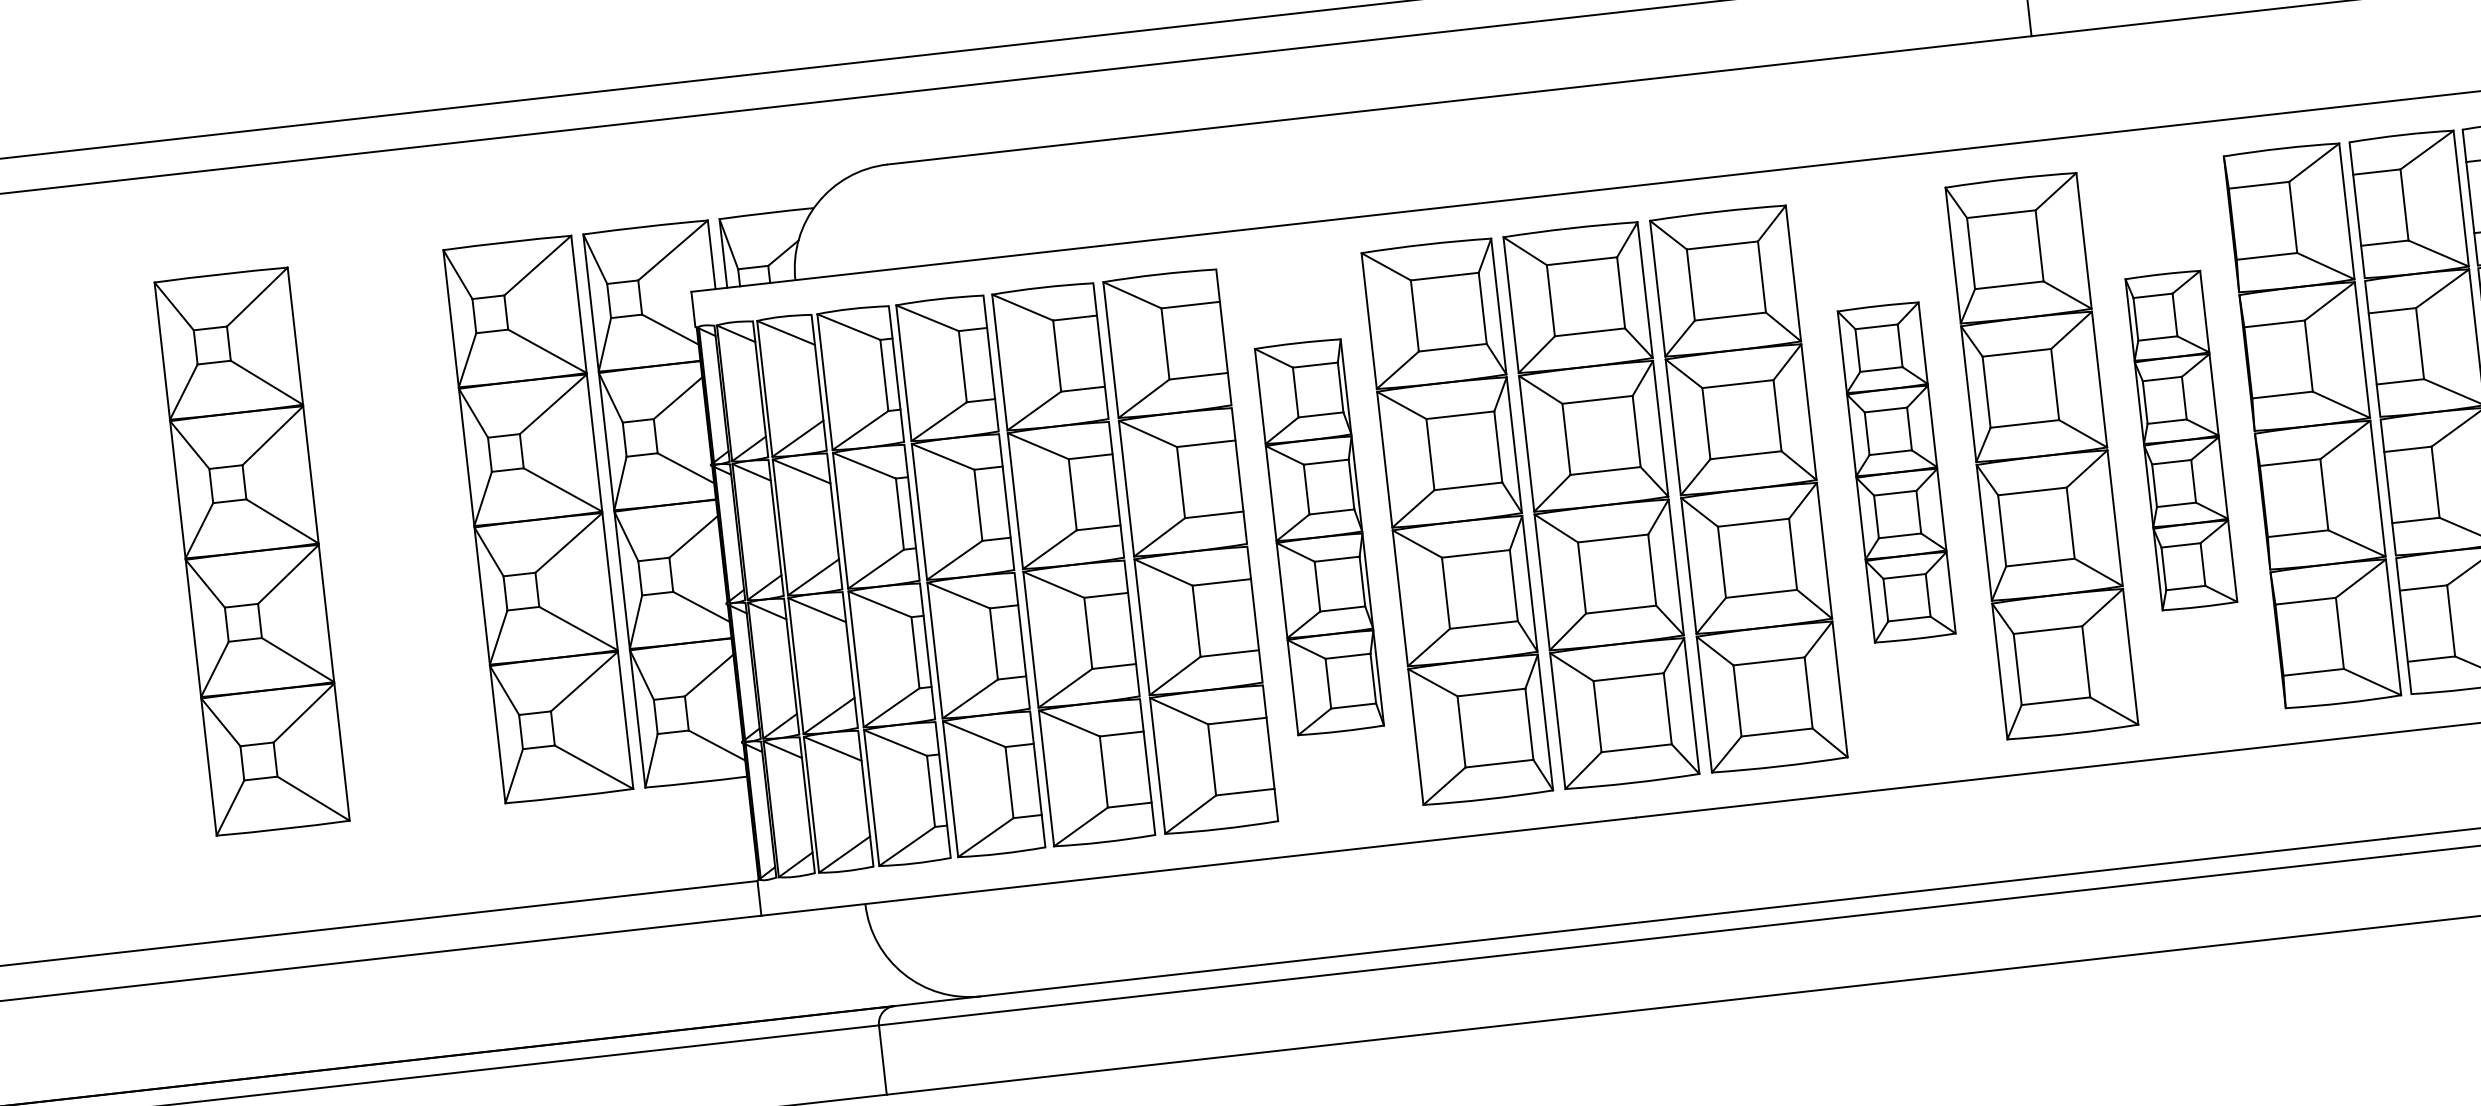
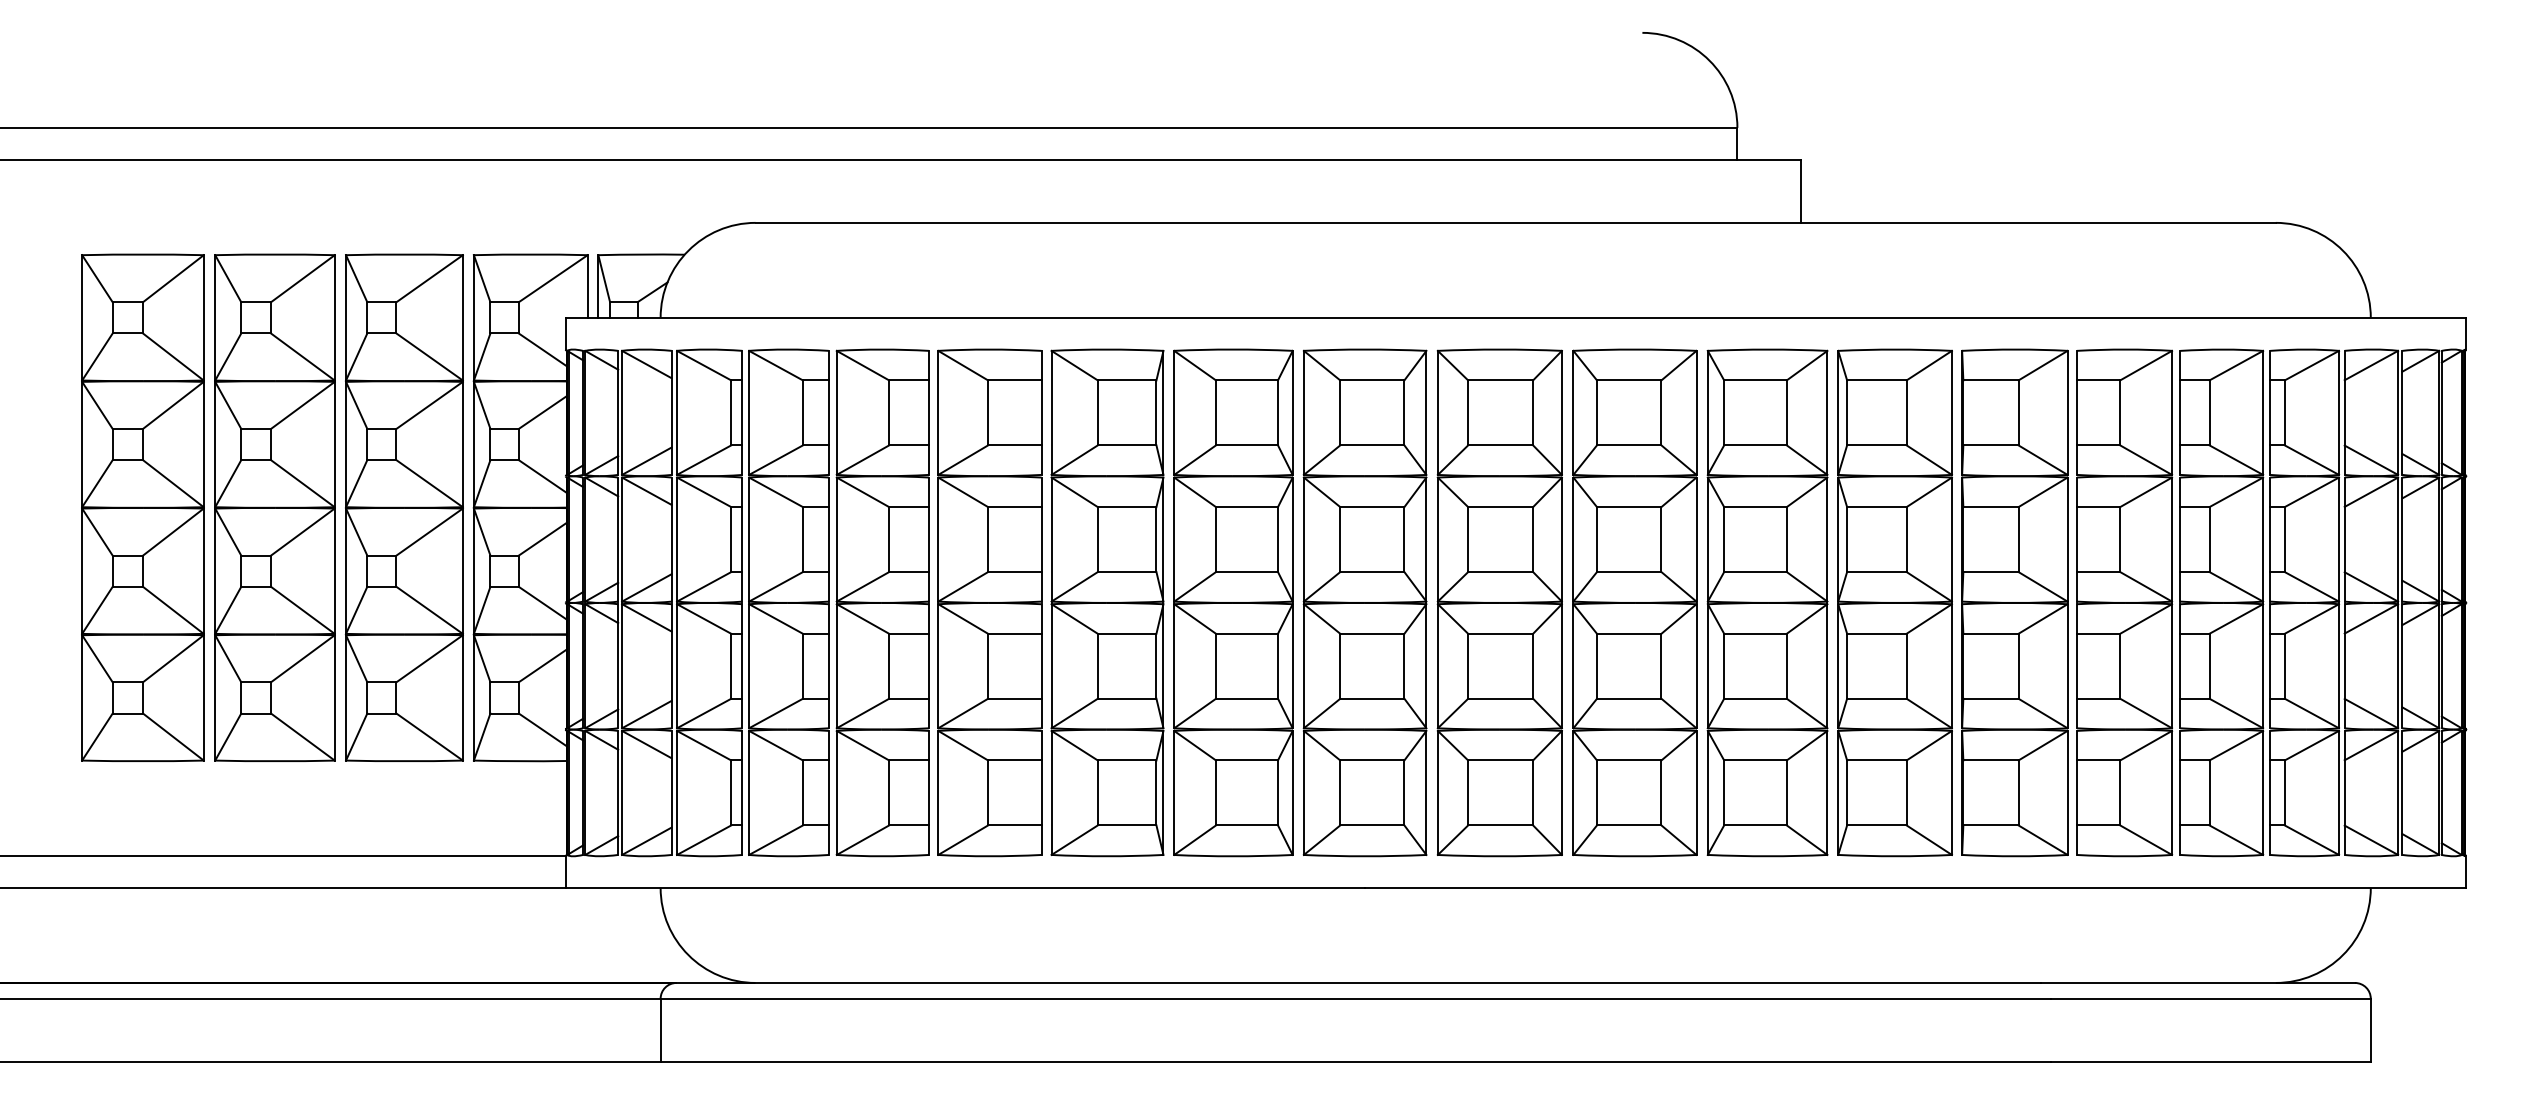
part: (2180, 440) -> (1894, 602), size x1.67
part: (1896, 472) -> (1634, 602), size x1.67
part: (396, 535) -> (274, 507), added
part: (1319, 536) -> (1107, 602), size x1.43

